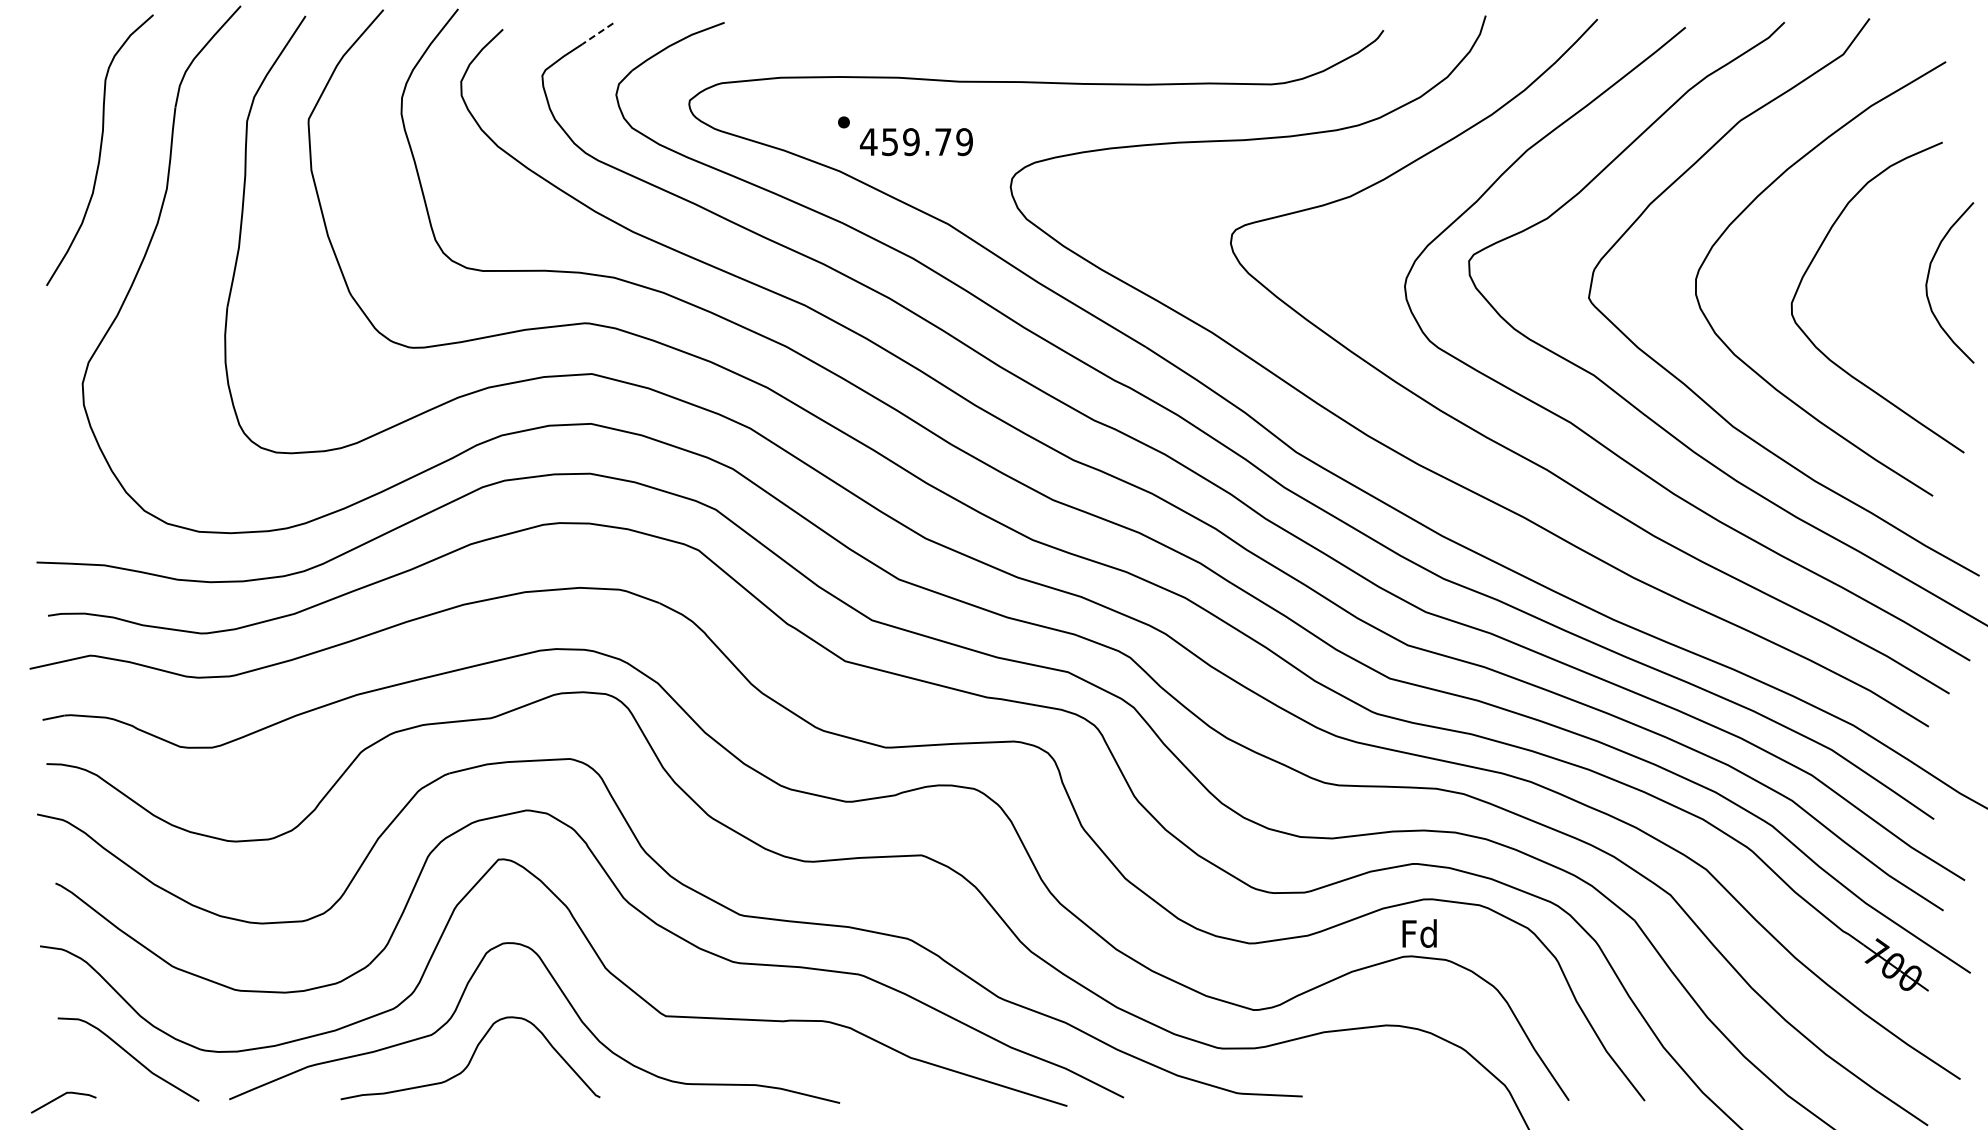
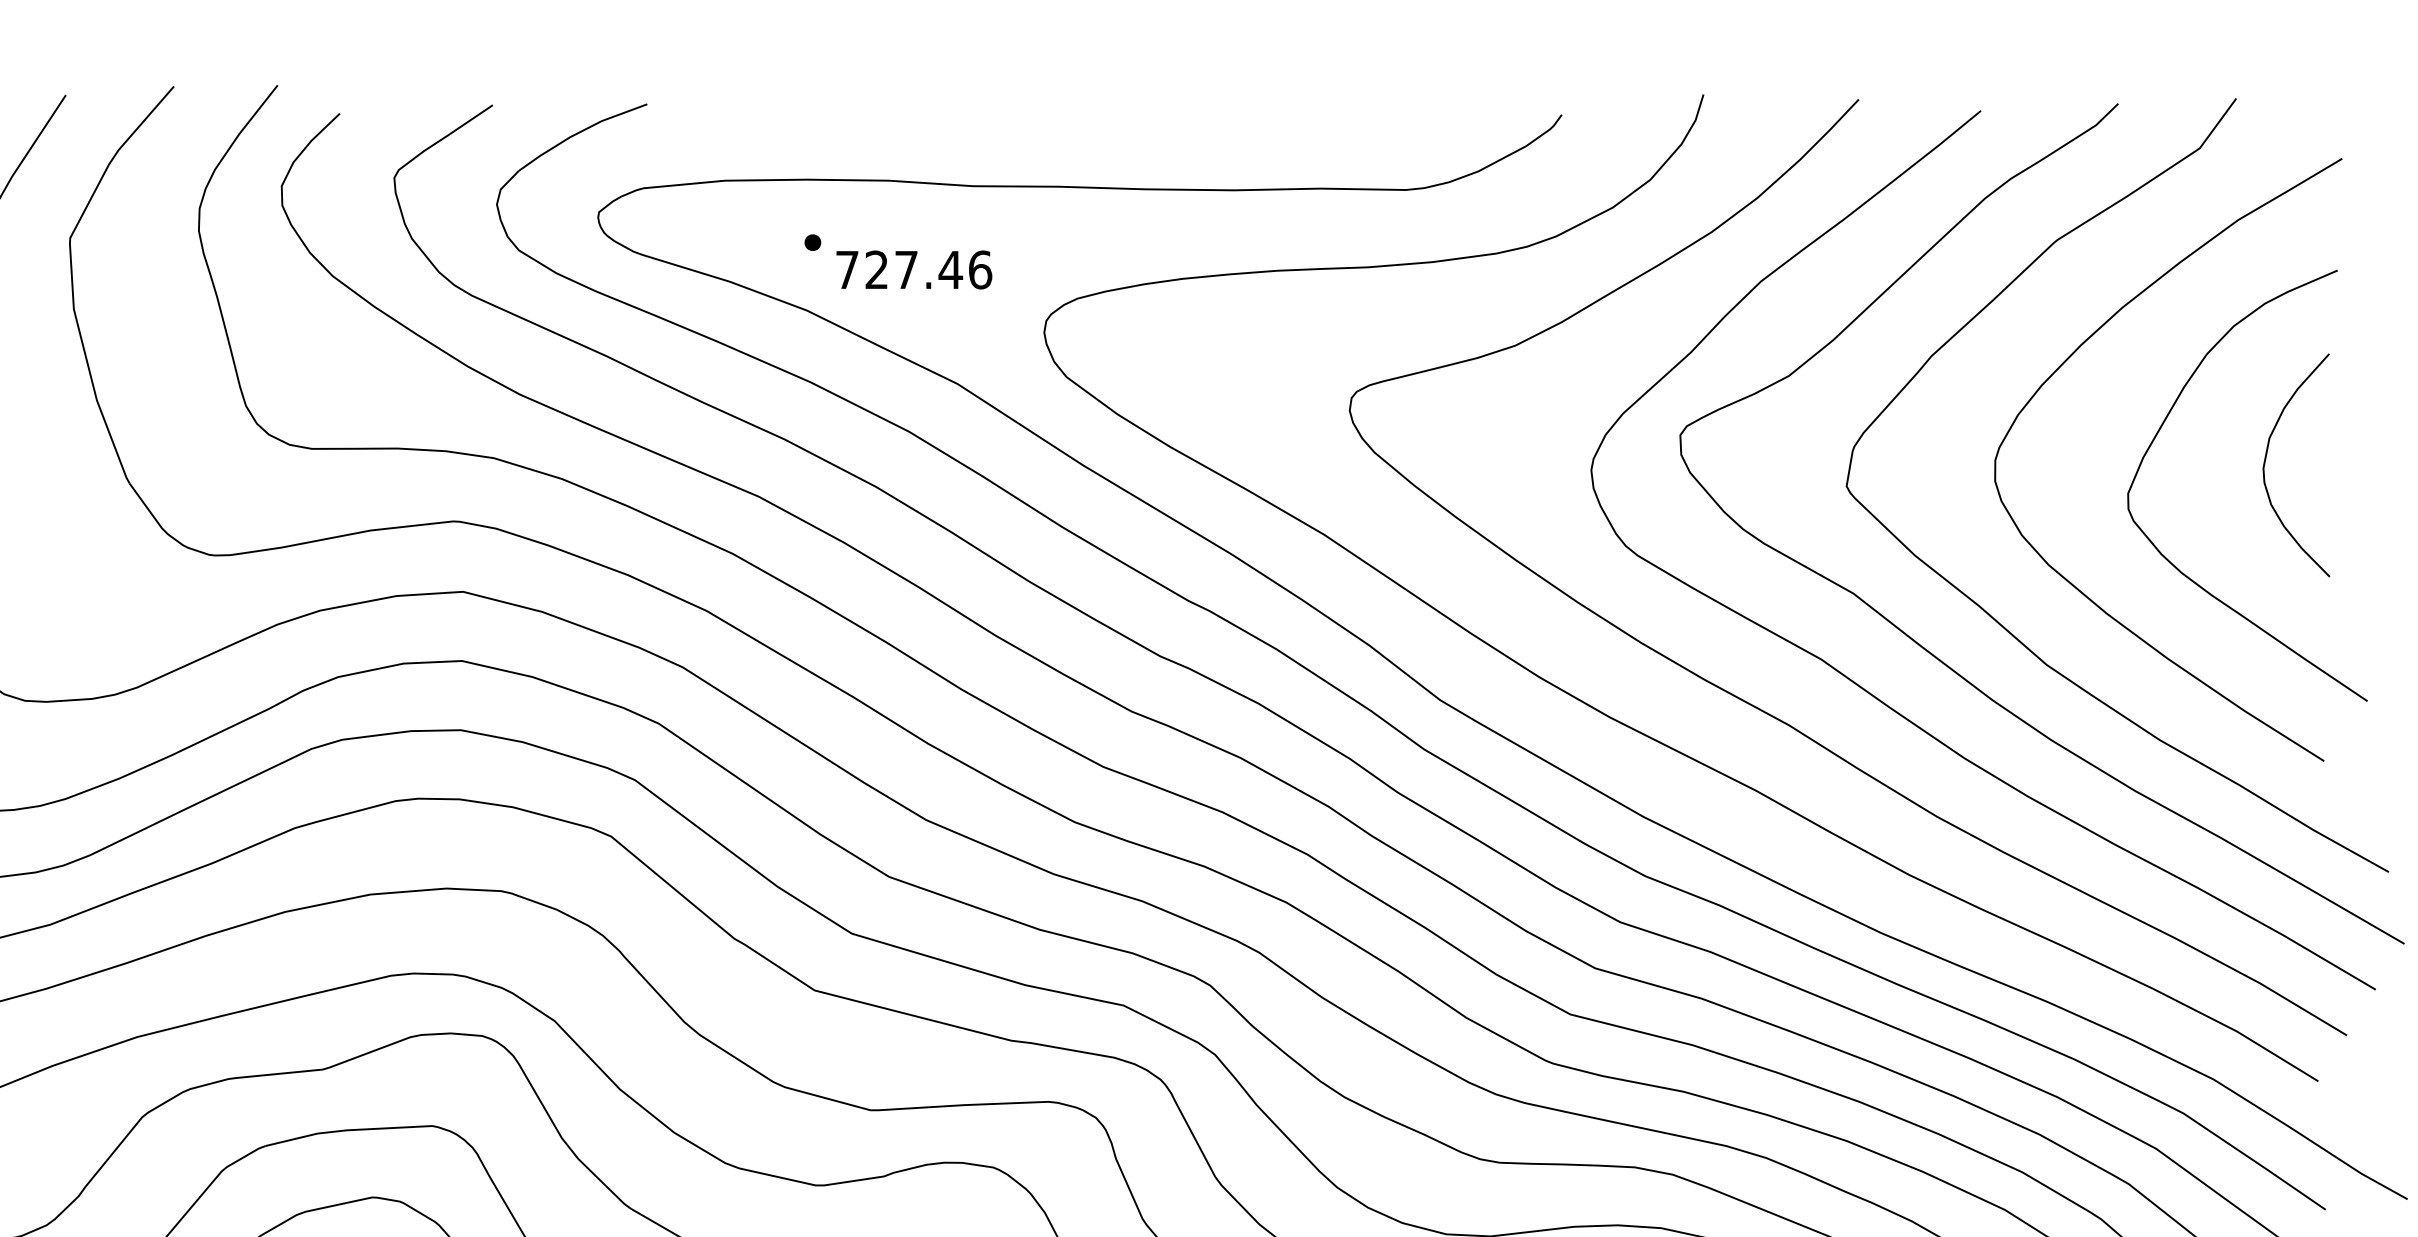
line: (597, 33) -> (470, 119), dashed -> solid
text: (916, 142) -> (913, 270), 459.79 -> 727.46
curve: (1928, 280) -> (2266, 462), moved

